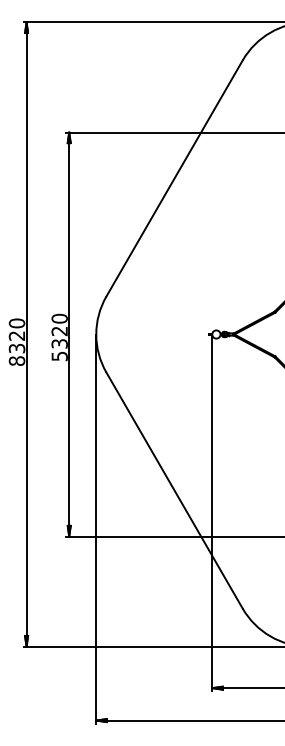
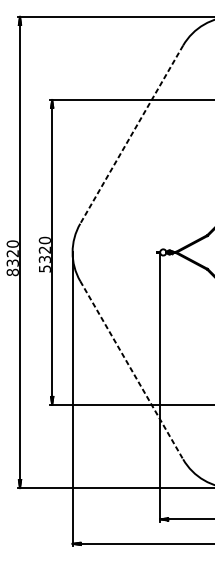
line: (174, 178) -> (131, 134), solid -> dashed
line: (174, 491) -> (131, 370), solid -> dashed

